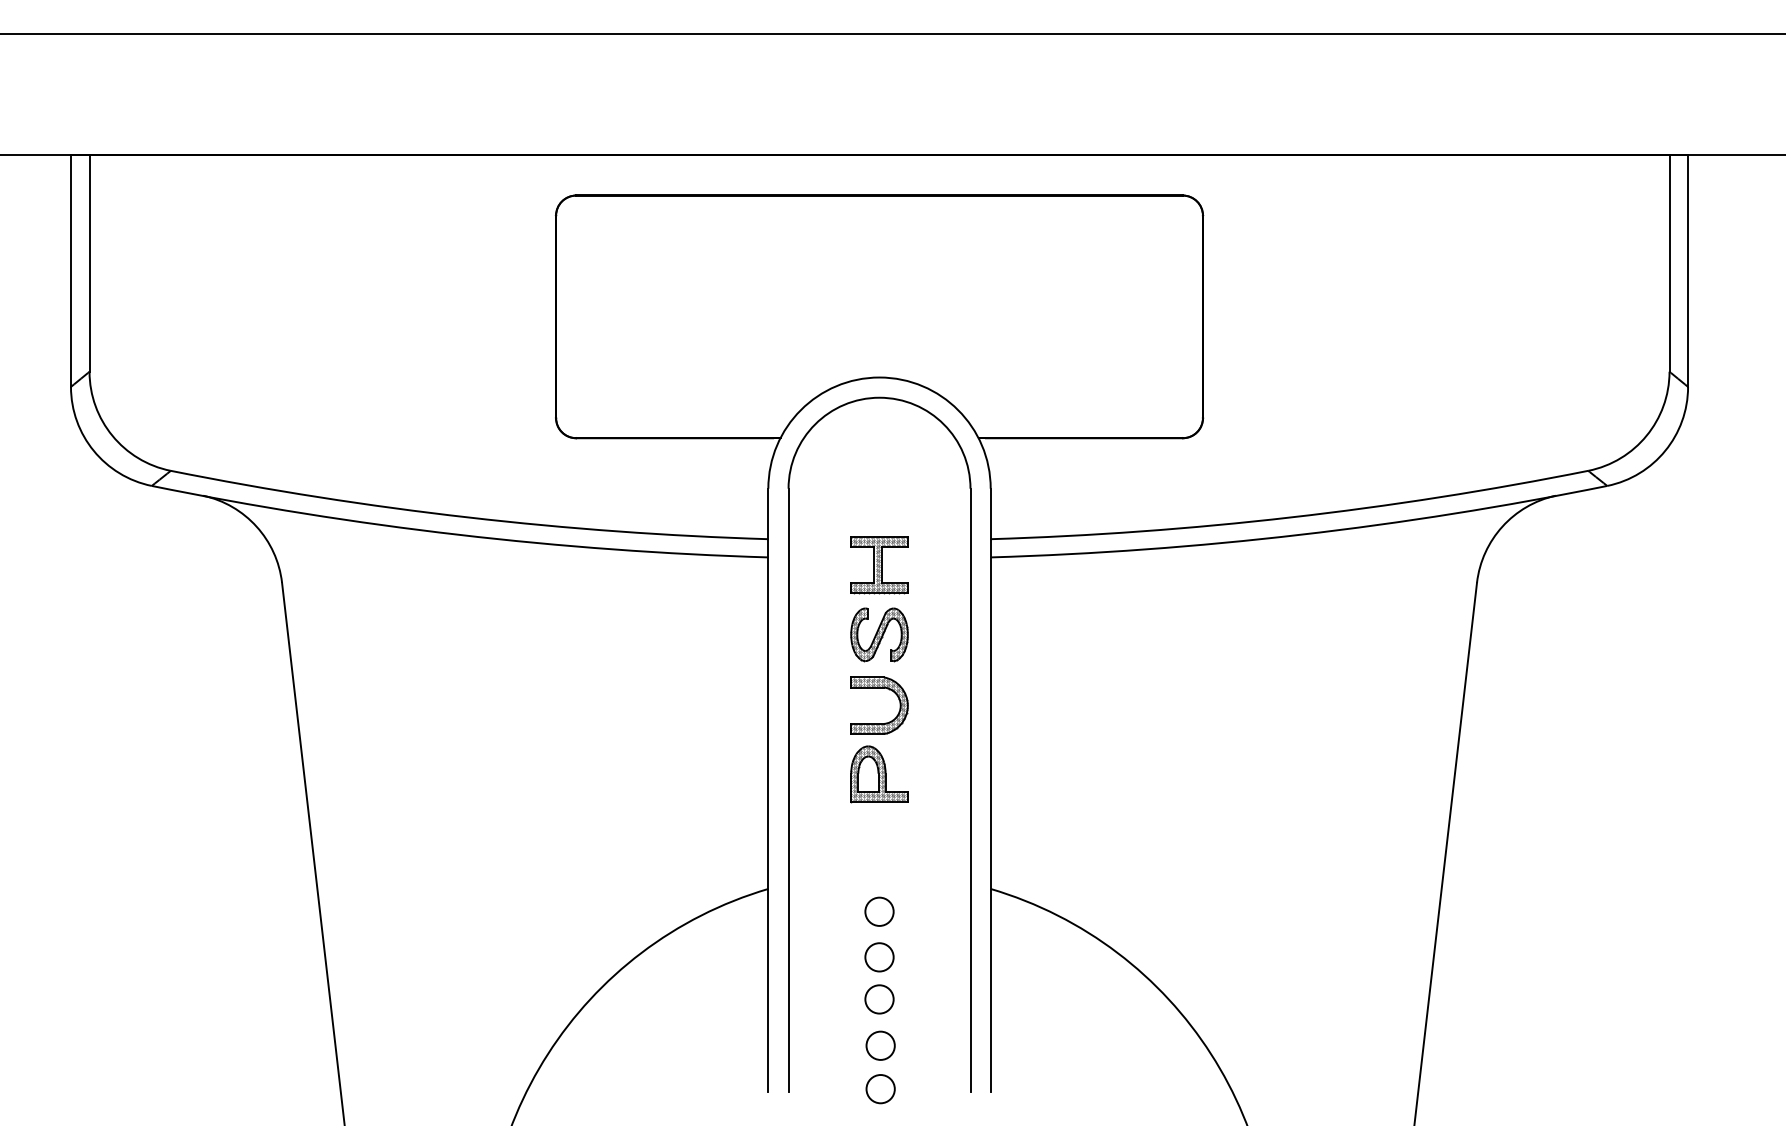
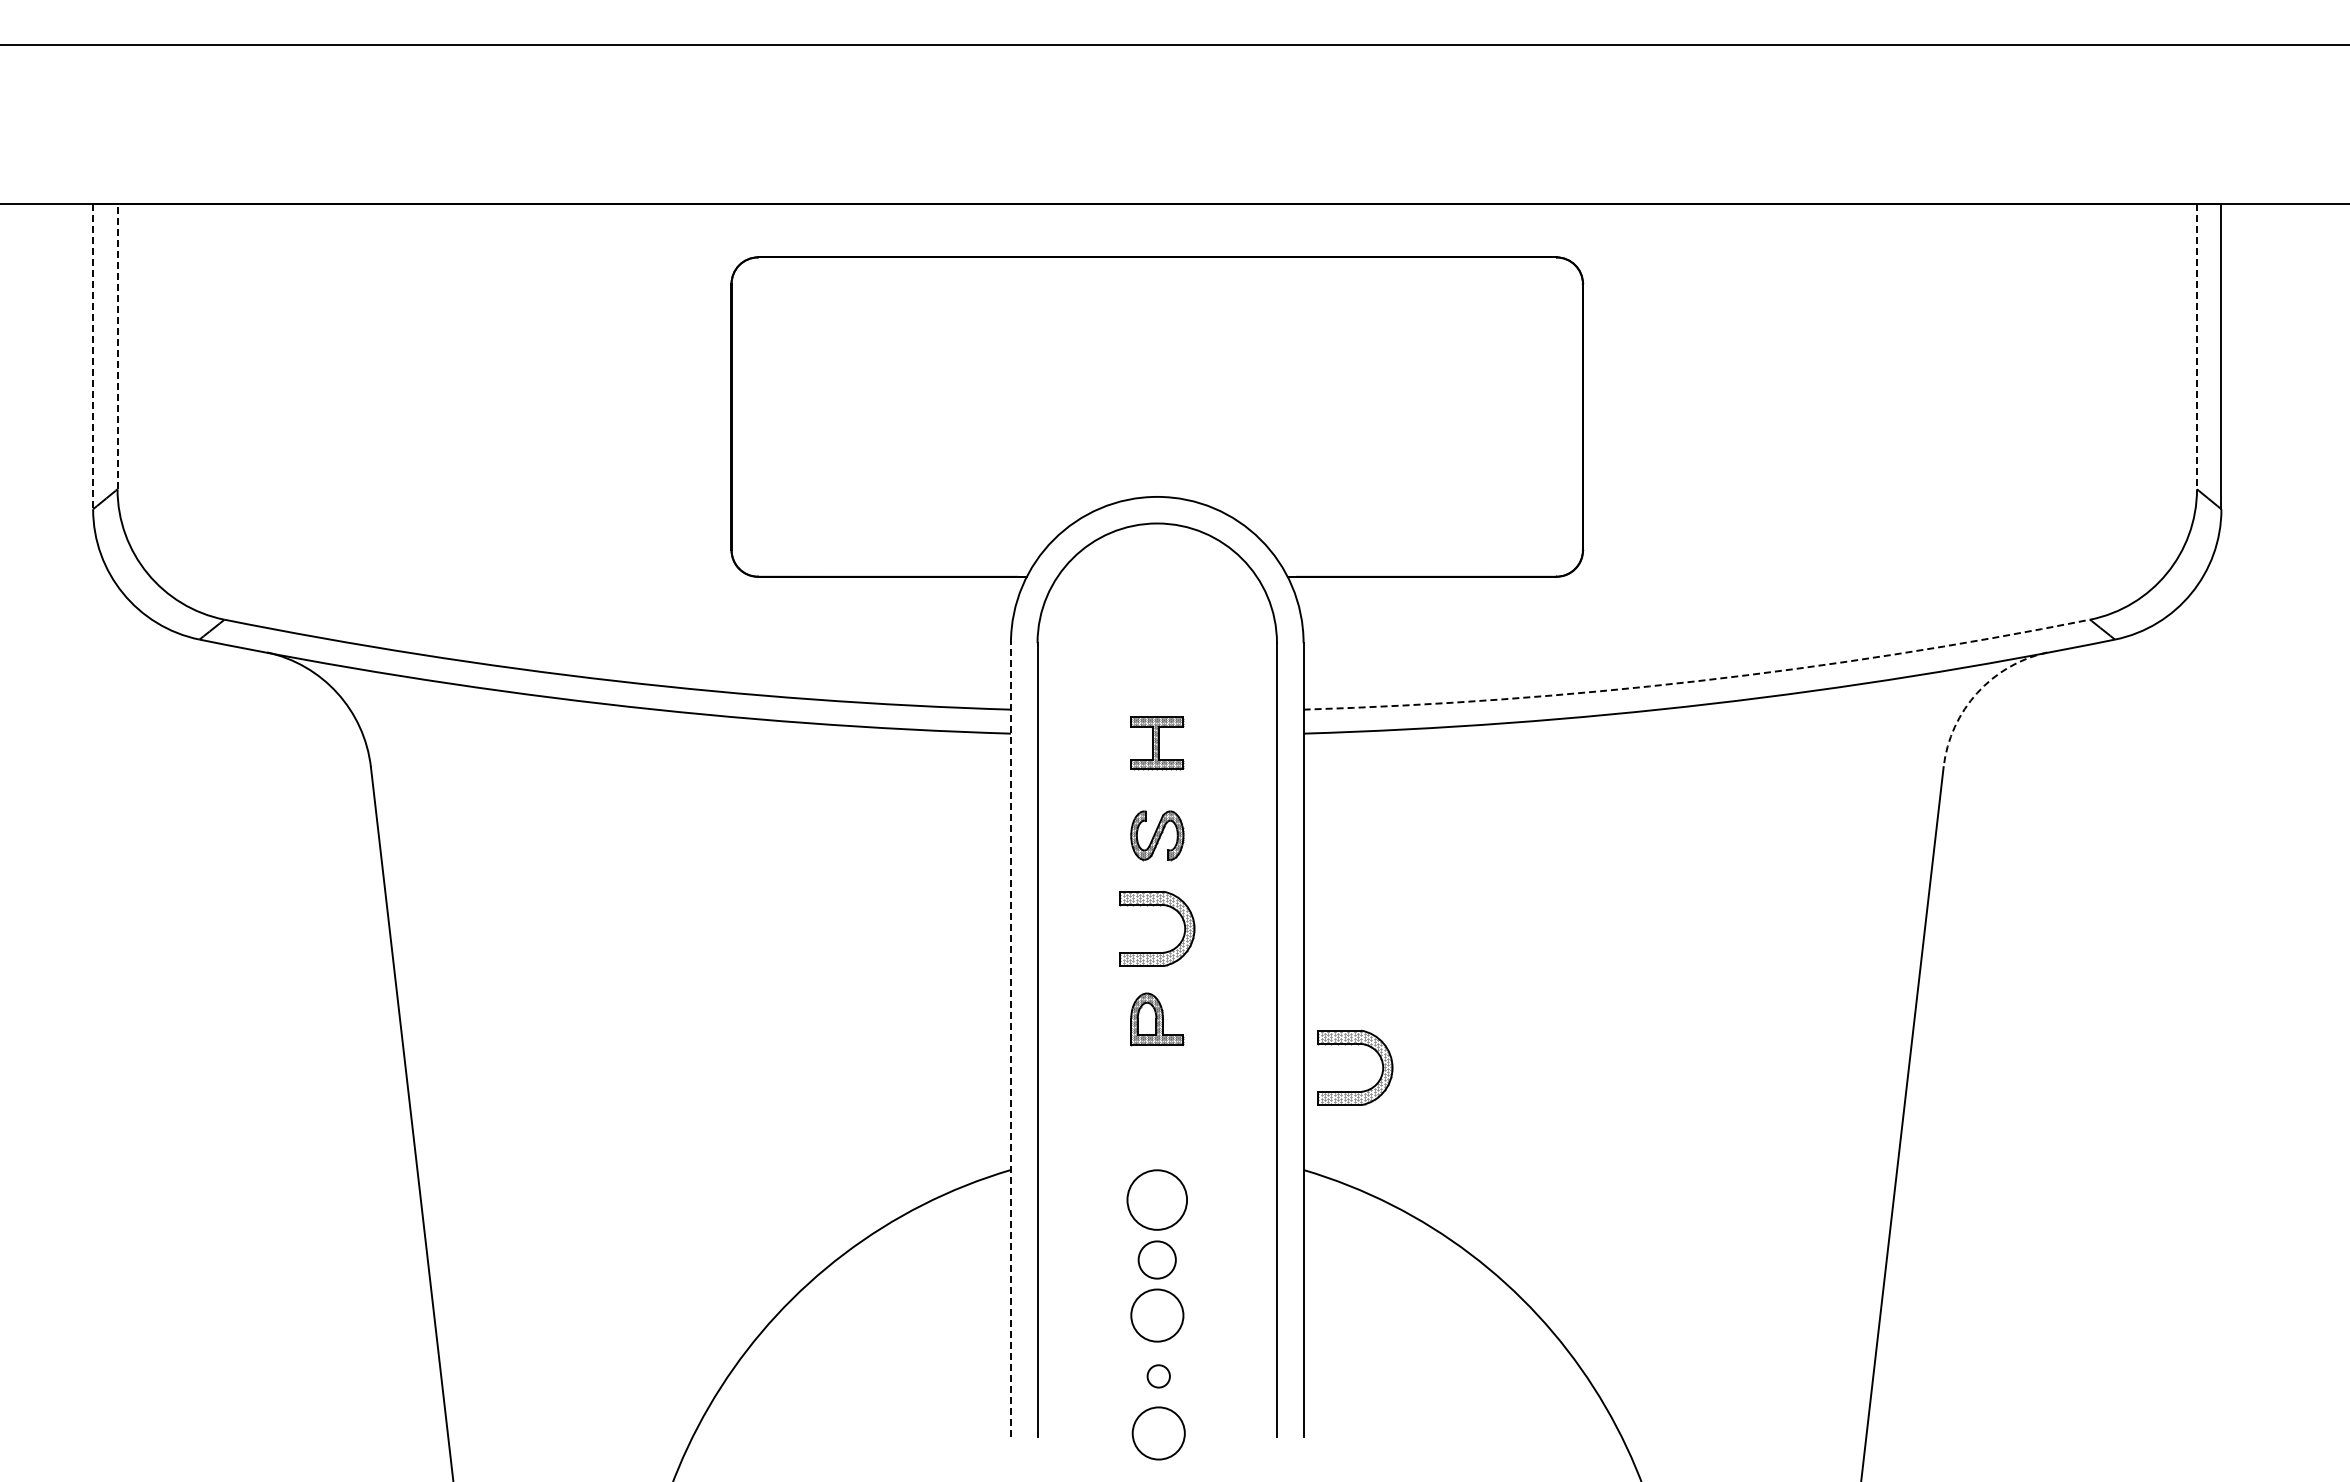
line: (89, 263) -> (117, 346), solid -> dashed
line: (1669, 263) -> (2197, 346), solid -> dashed
line: (71, 270) -> (93, 356), solid -> dashed
arc: (1290, 517) -> (1698, 681), solid -> dashed
arc: (1502, 526) -> (1977, 693), solid -> dashed
part: (879, 564) -> (1157, 743), size x0.7
part: (879, 634) -> (1157, 835), size x0.7
part: (879, 774) -> (1157, 1019), size x0.7
line: (768, 789) -> (1010, 1039), solid -> dashed
part: (1032, 794) -> (1358, 1045), added
circle: (878, 911) -> (1156, 1199), size x1.6
circle: (878, 998) -> (1156, 1314), size x1.4
circle: (880, 1045) -> (1158, 1376), size x0.6
circle: (880, 1089) -> (1158, 1433), size x1.4

